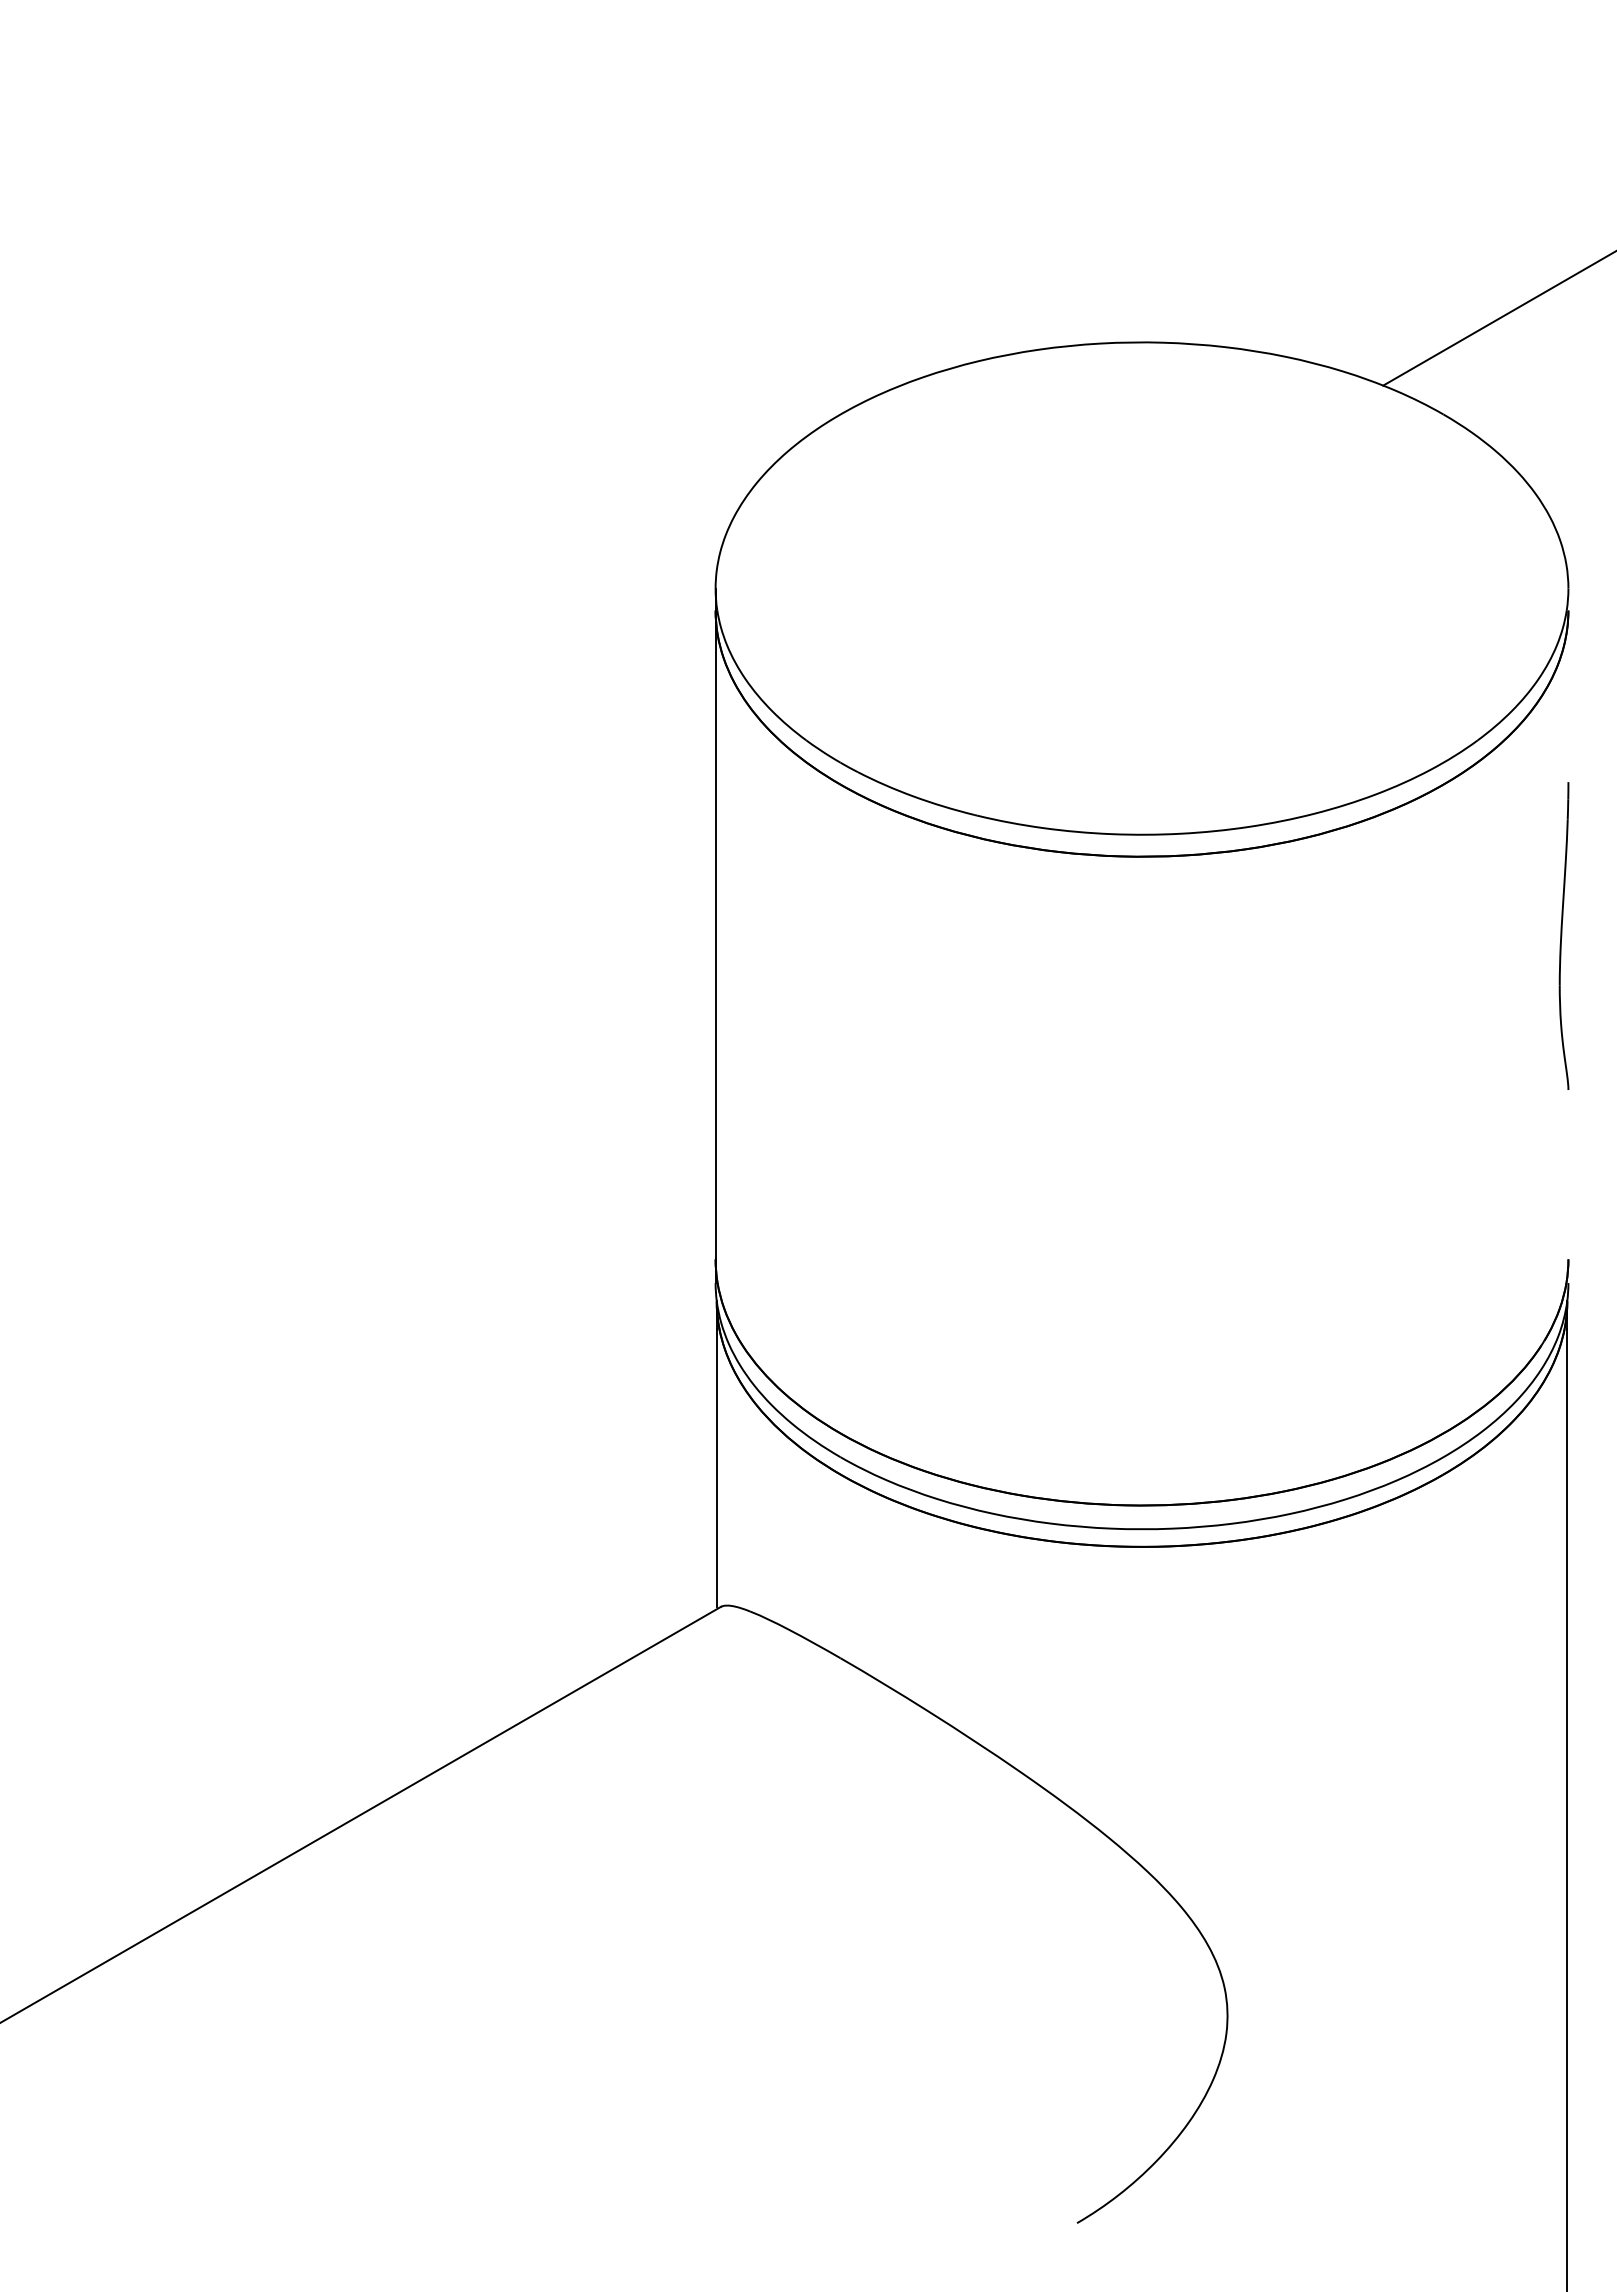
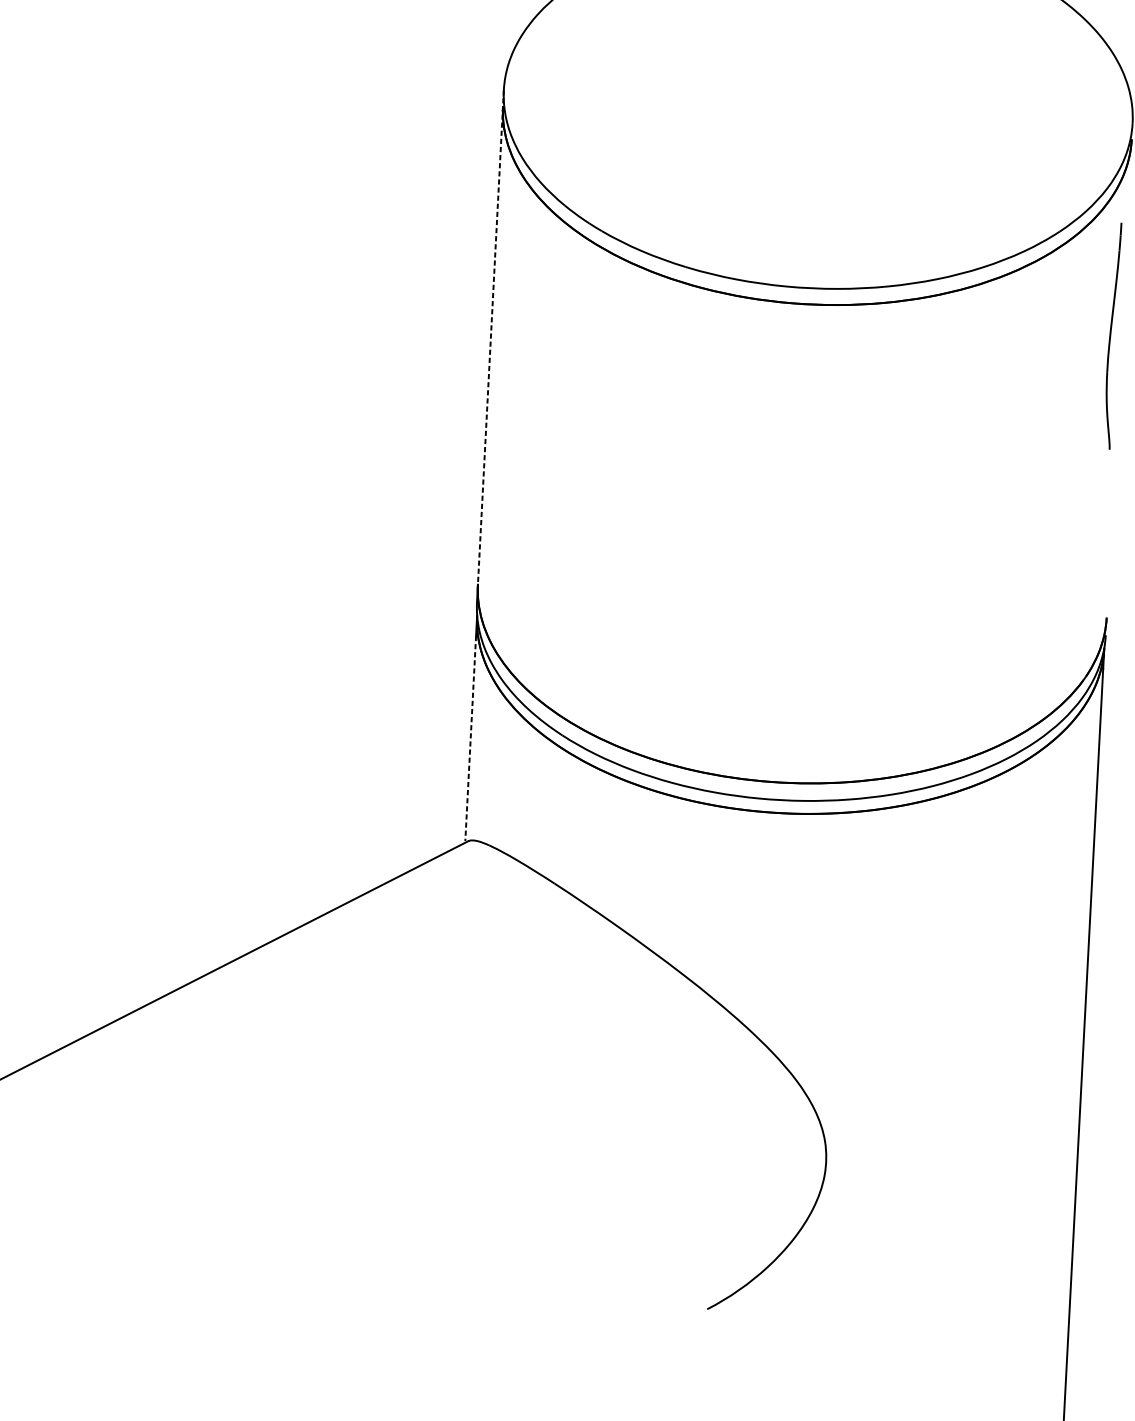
line: (715, 924) -> (490, 337), solid -> dashed
part: (1563, 935) -> (1111, 335), moved
line: (716, 1468) -> (470, 738), solid -> dashed

